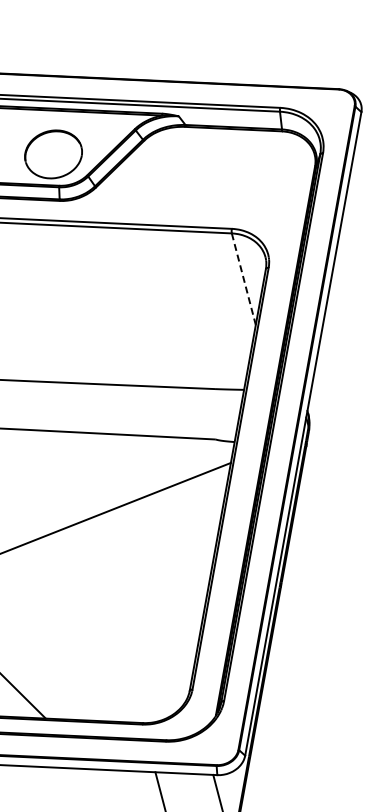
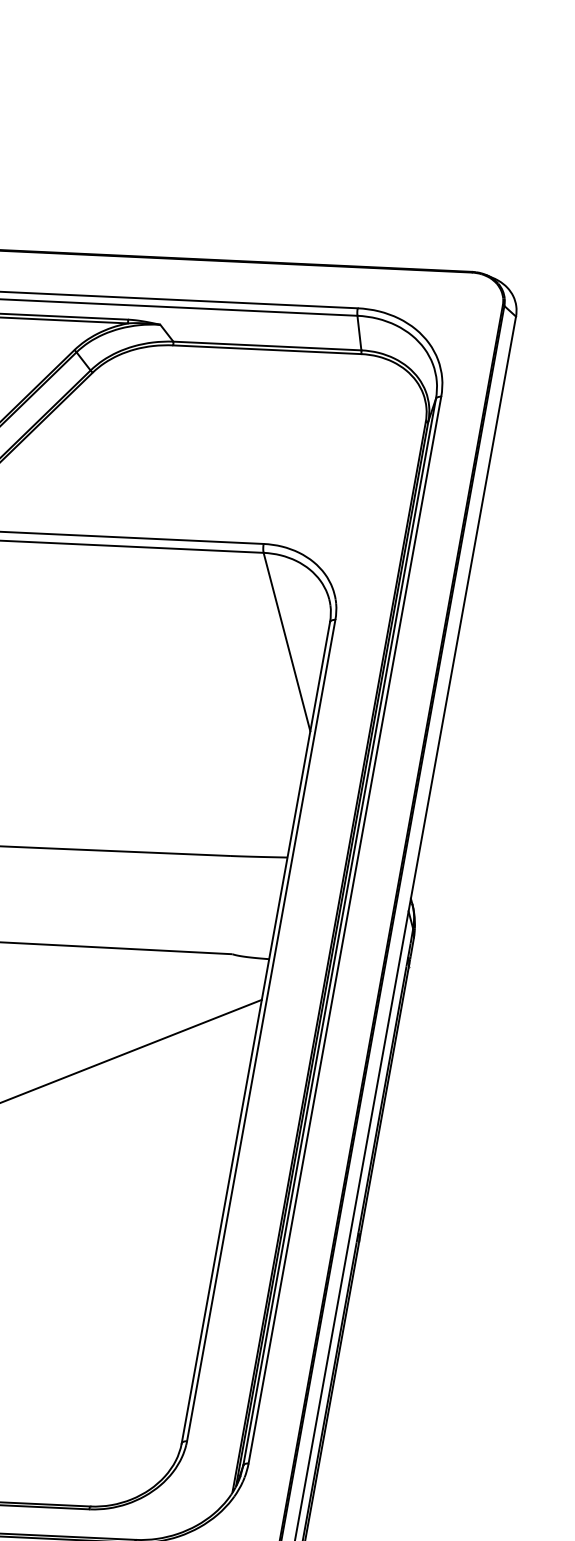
line: (243, 279) -> (286, 642), dashed -> solid

